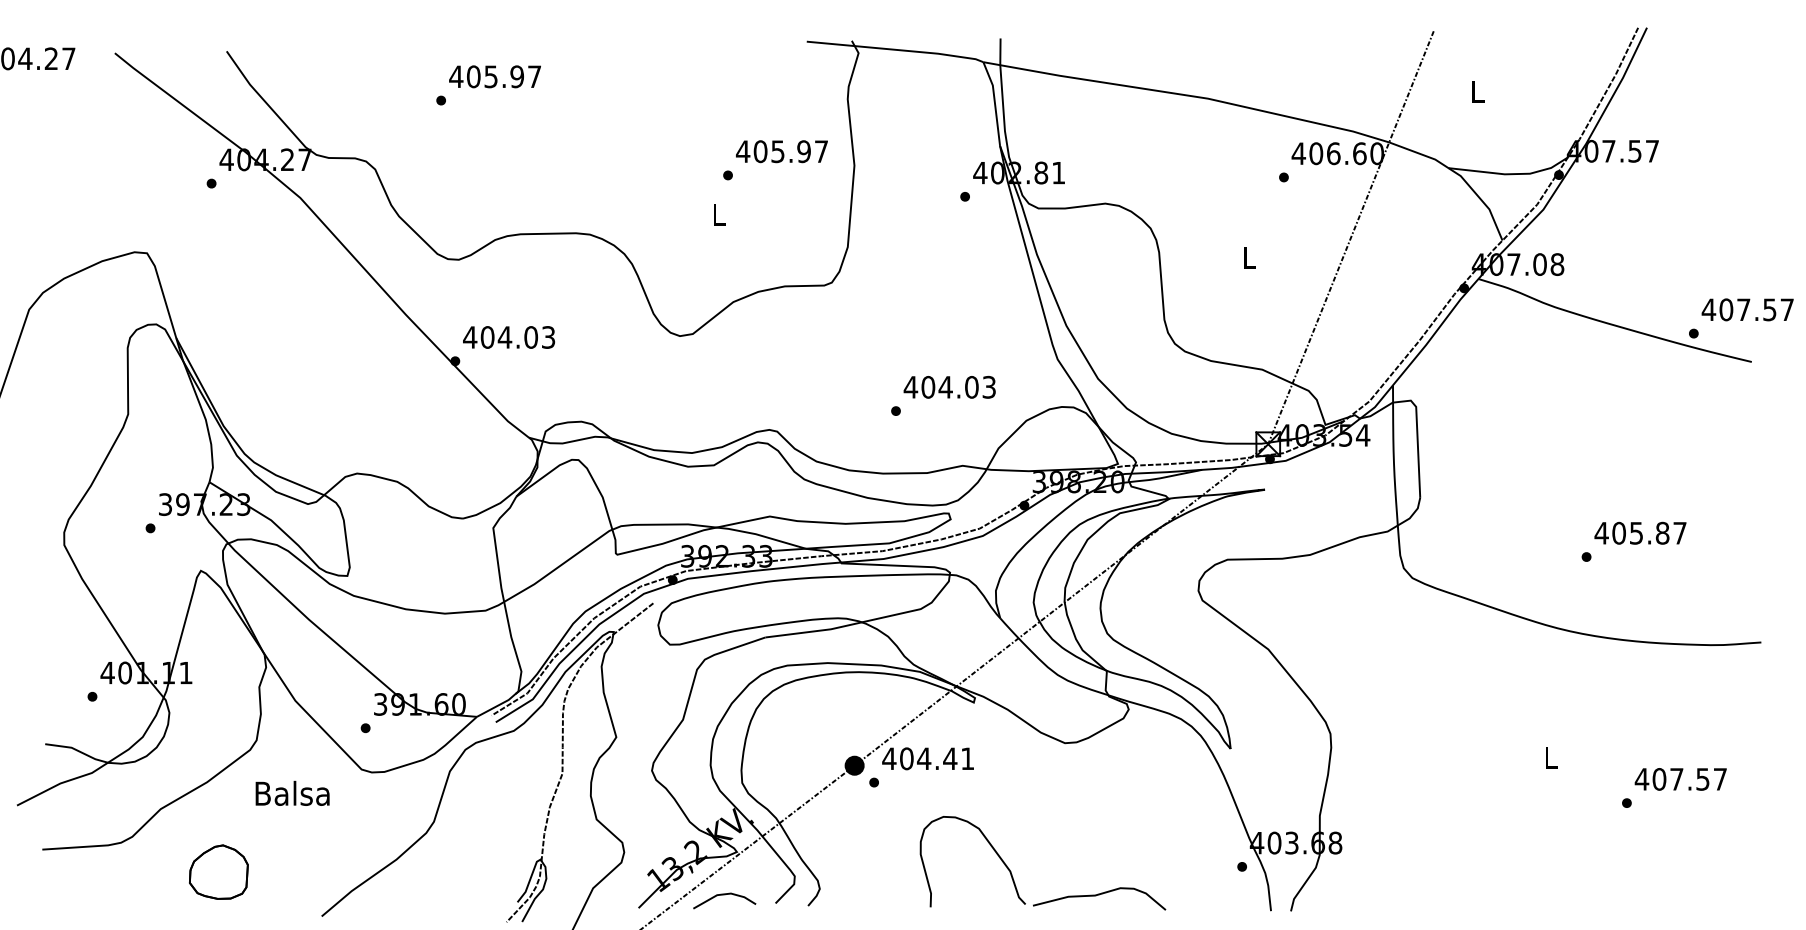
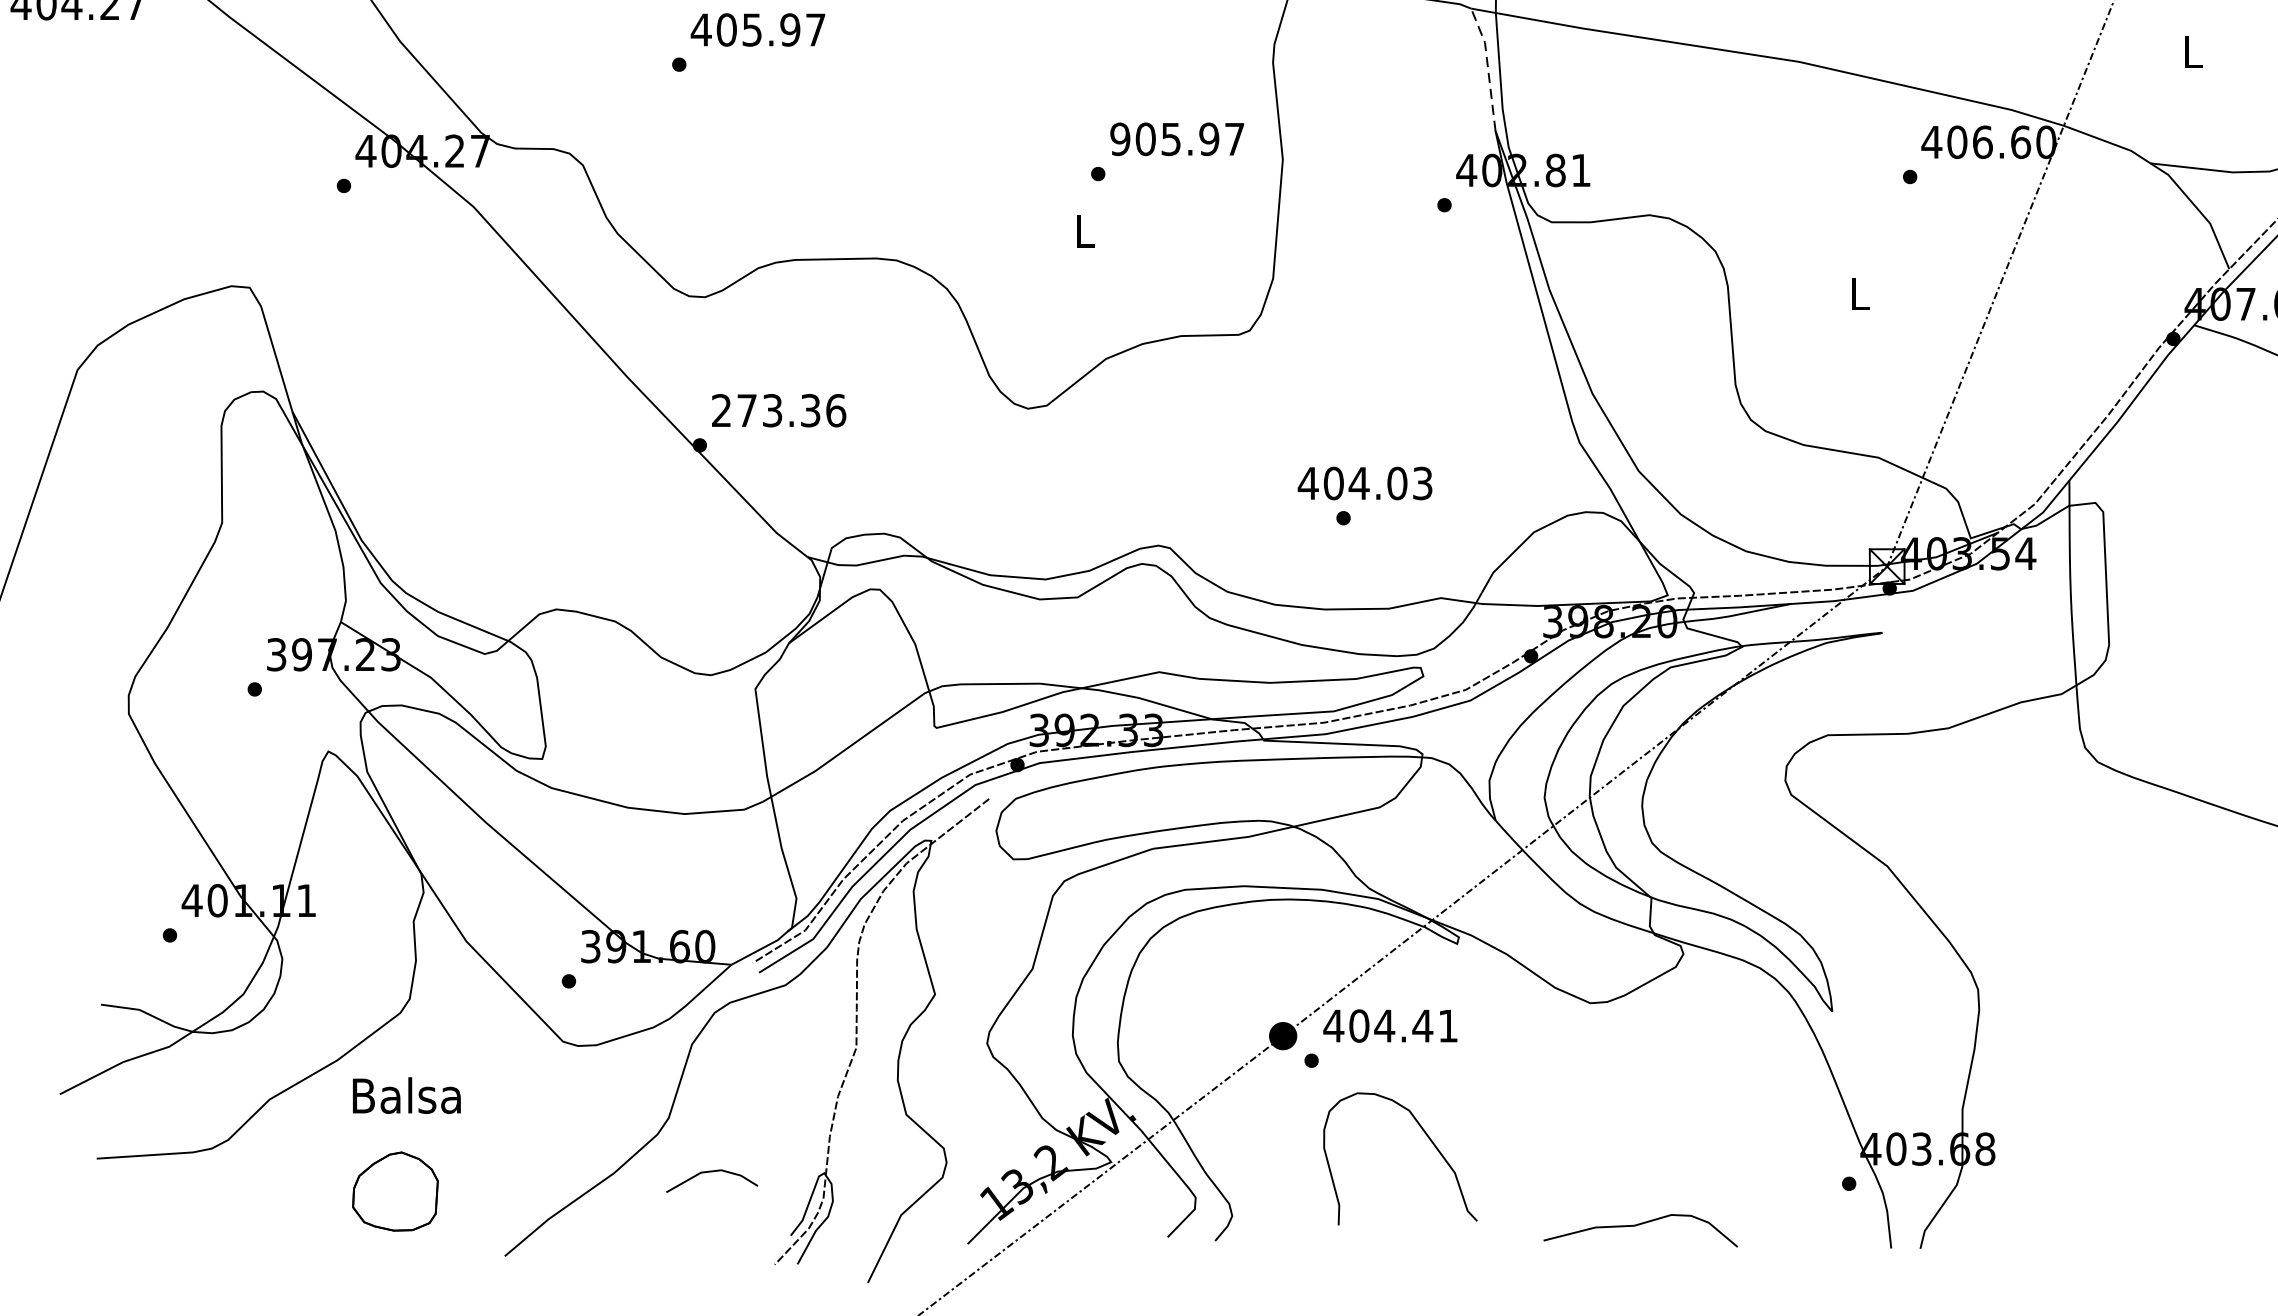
line: (994, 102) -> (1487, 67), solid -> dashed
text: (742, 151) -> (1119, 139), 405.97 -> 905.97
text: (509, 337) -> (779, 410), 404.03 -> 273.36
text: (949, 387) -> (1364, 483), moved
text: (292, 792) -> (406, 1094), moved
curve: (990, 846) -> (1426, 1136), moved
part: (218, 871) -> (394, 1190), moved
line: (724, 895) -> (711, 1173), moved

